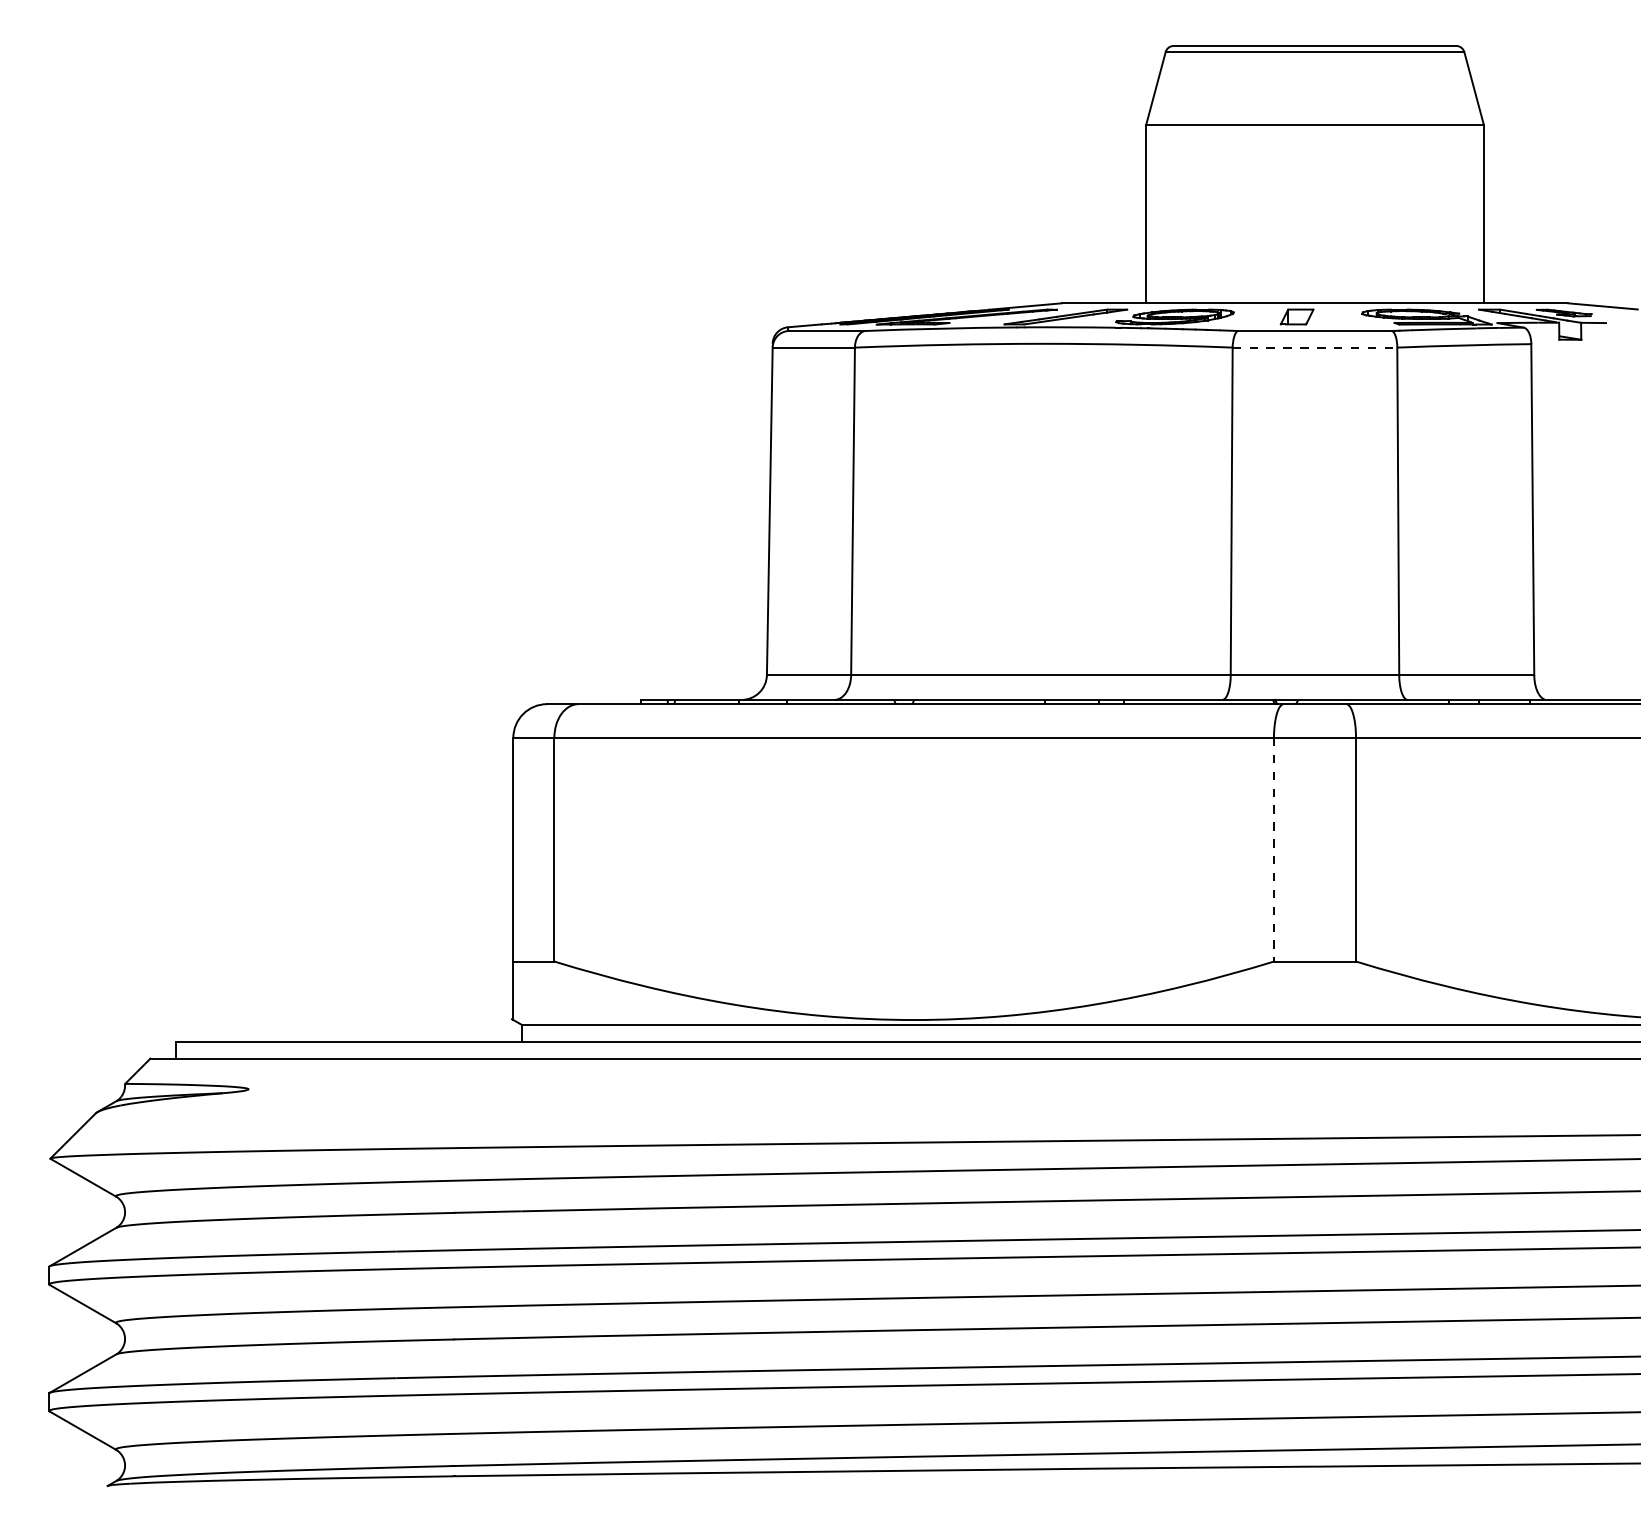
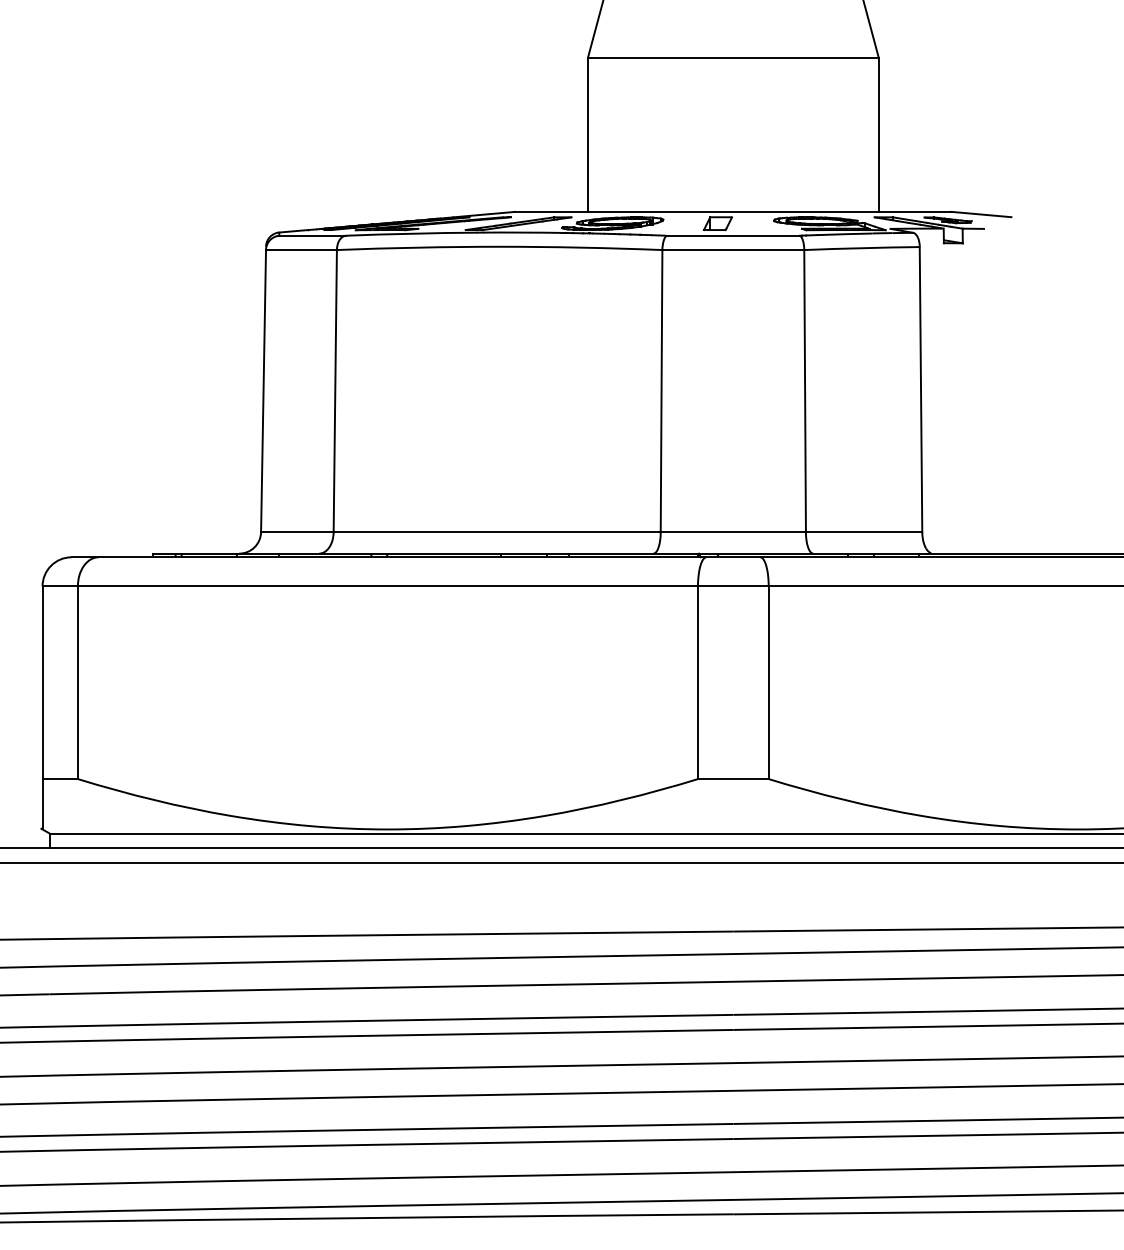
line: (1315, 347) -> (733, 249), dashed -> solid
line: (1274, 849) -> (698, 682), dashed -> solid

